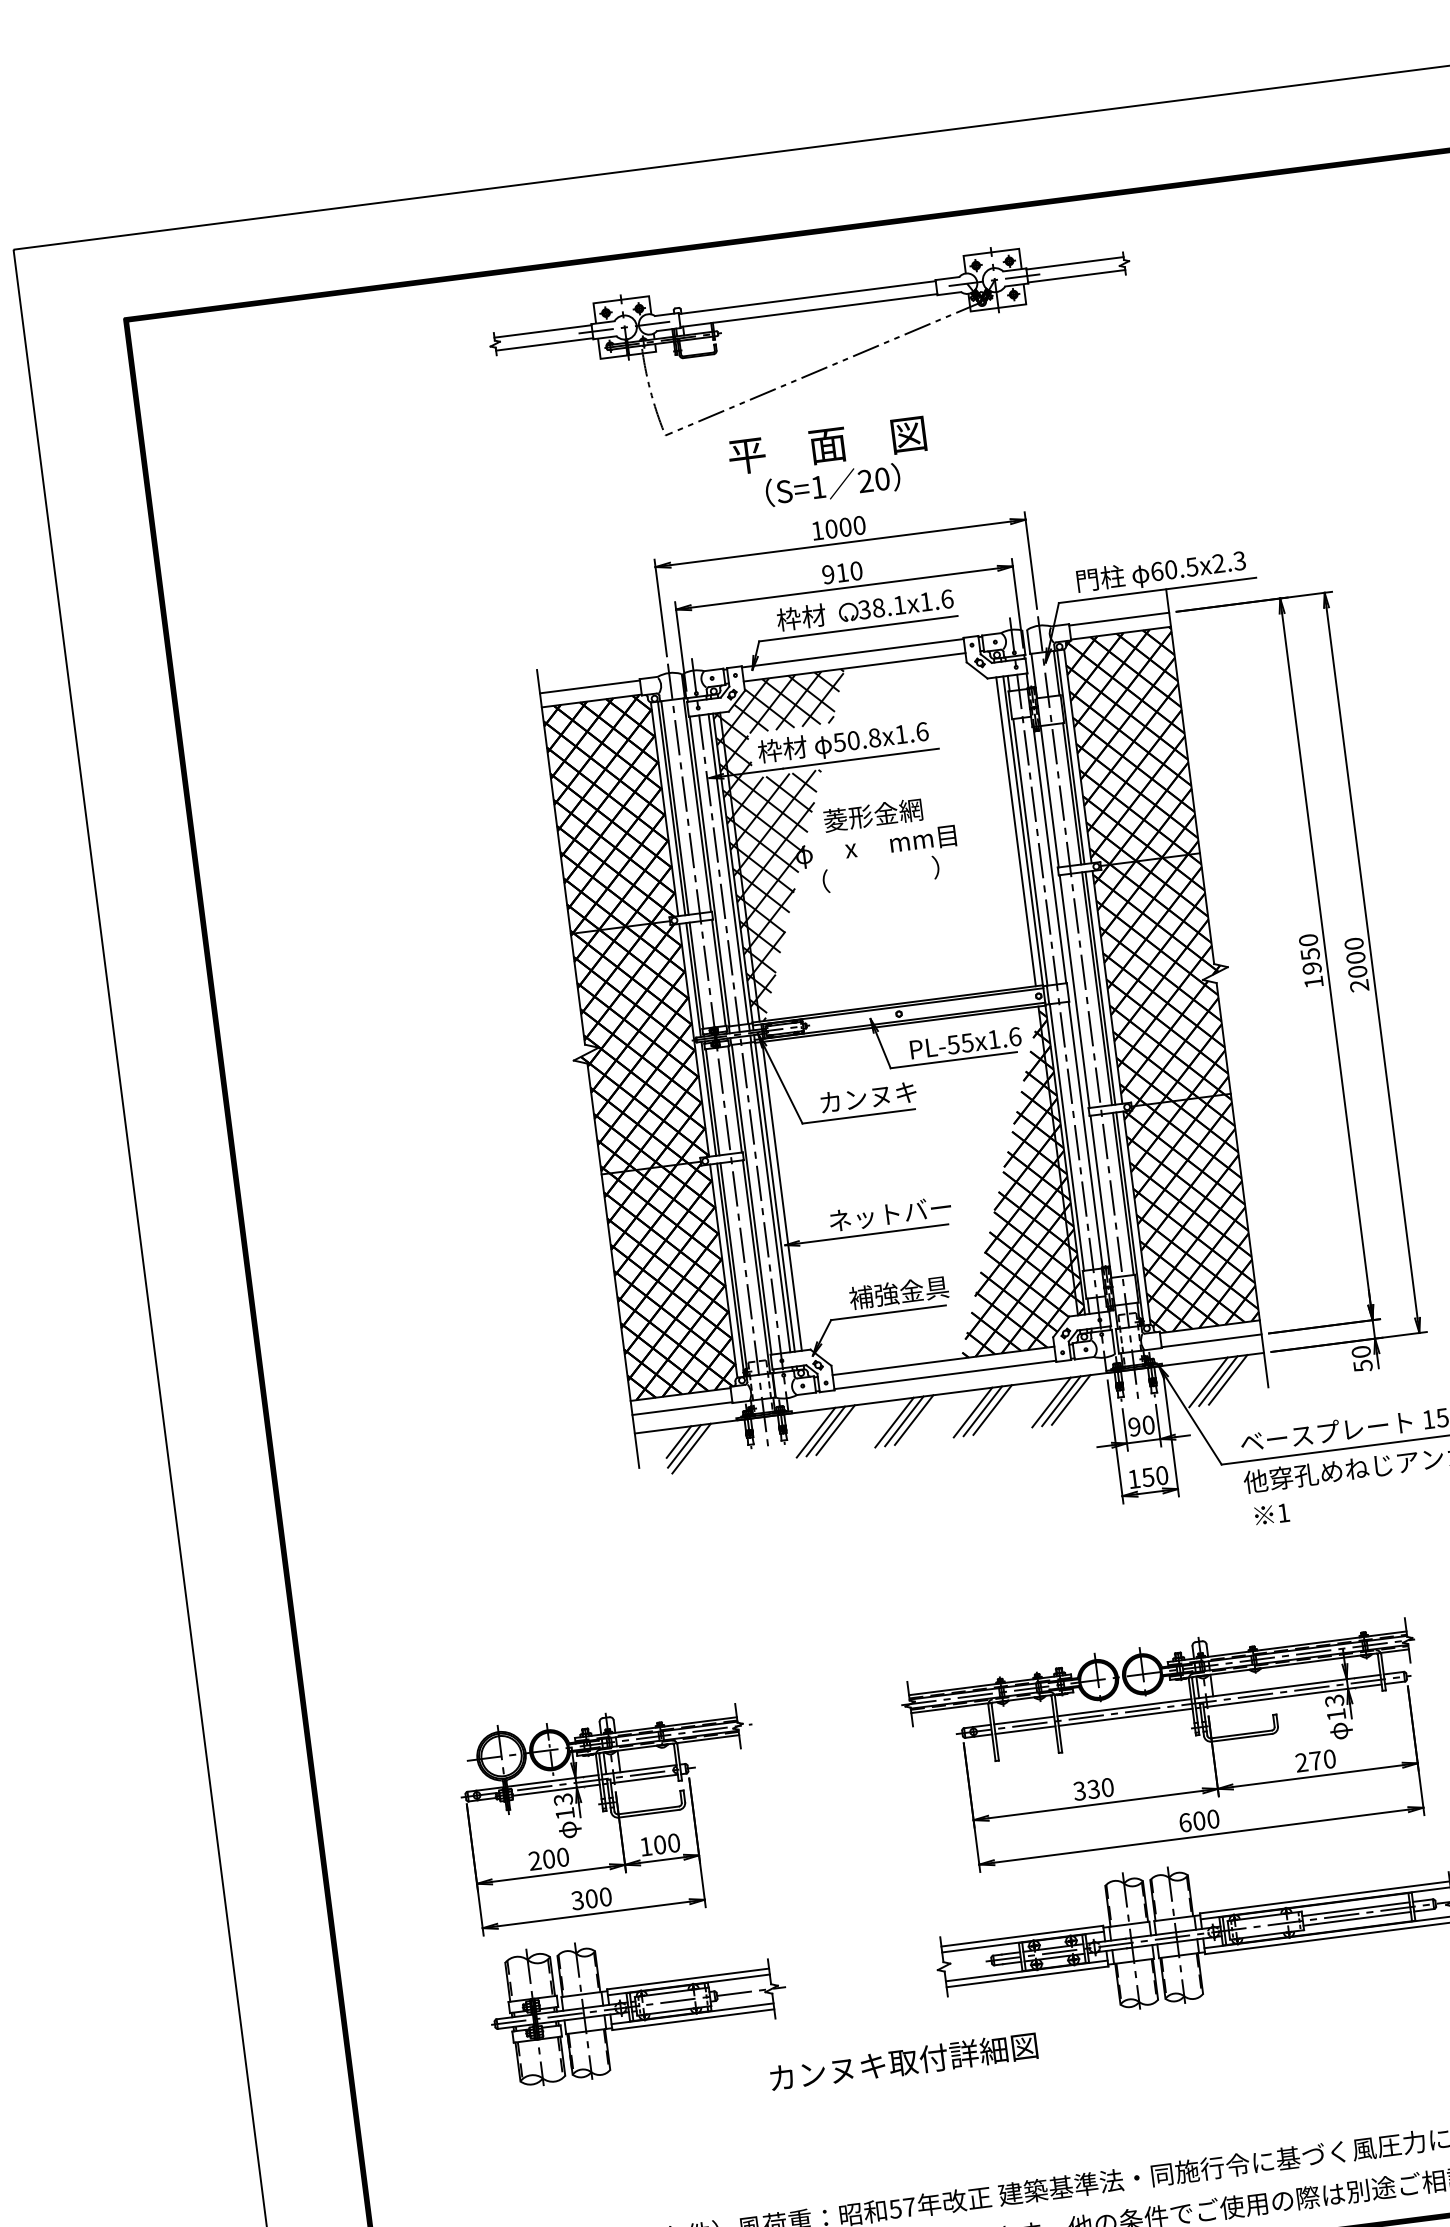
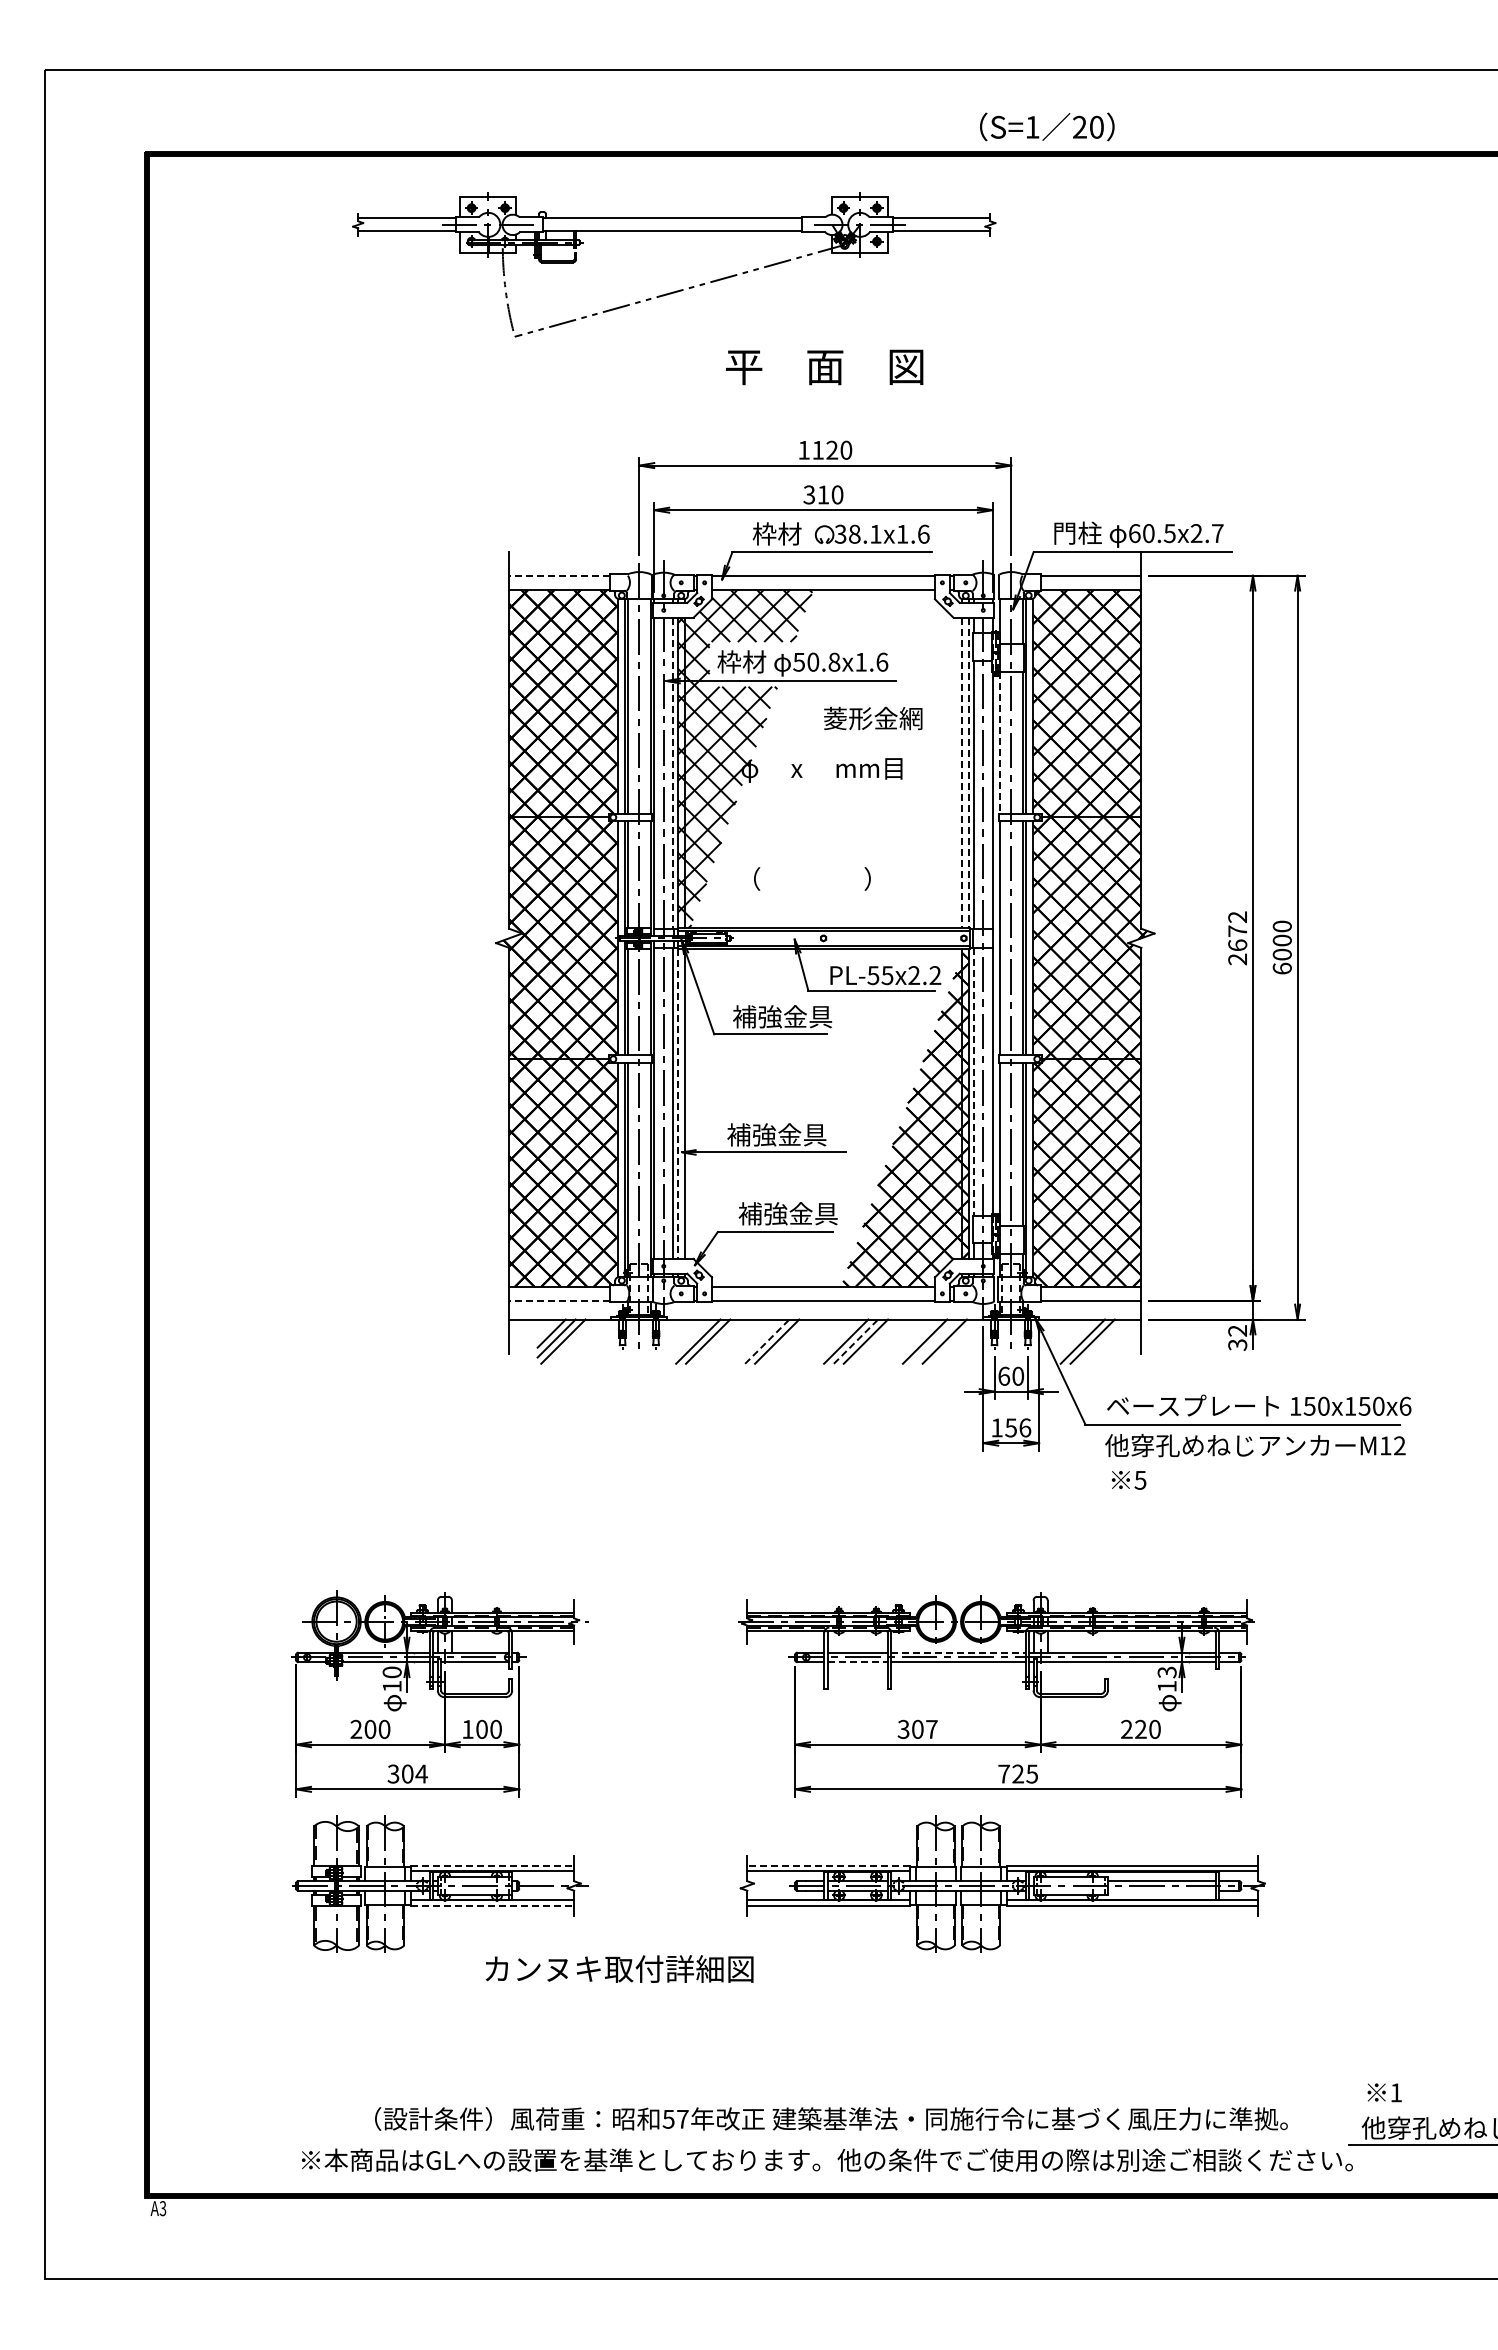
part: (824, 367) -> (680, 289), moved
text: (833, 484) -> (1047, 126), moved
text: (838, 527) -> (825, 449), 1000 -> 1120
text: (1239, 560) -> (1217, 533), 60.5x2.3 -> 60.5x2.7
text: (828, 574) -> (809, 494), 910 -> 310
line: (589, 686) -> (558, 575), solid -> dashed
line: (1049, 797) -> (999, 743), solid -> dashed
text: (873, 815) -> (873, 718), moved
line: (1023, 831) -> (969, 773), solid -> dashed
line: (1016, 832) -> (962, 773), solid -> dashed
line: (728, 869) -> (673, 773), solid -> dashed
text: (881, 873) -> (812, 878), moved
text: (1311, 961) -> (1237, 938), 1950 -> 2672
text: (1358, 985) -> (1281, 968), 2000 -> 6000
text: (1004, 1038) -> (924, 975), PL-55x1.6 -> PL-55x2.2
text: (868, 1097) -> (782, 1016), カンヌキ -> 補強金具
line: (1066, 1137) -> (973, 1081), solid -> dashed
line: (774, 1198) -> (677, 1104), solid -> dashed
text: (889, 1213) -> (788, 1134), ネットバー -> 補強金具
text: (1361, 1358) -> (1237, 1337), 50 -> 32
line: (1228, 1379) -> (1102, 1341), removed
line: (1060, 1401) -> (934, 1341), removed
line: (681, 1408) -> (558, 1300), solid -> dashed
line: (983, 1411) -> (856, 1341), solid -> dashed
line: (913, 1420) -> (786, 1341), removed
line: (894, 1422) -> (767, 1341), solid -> dashed
text: (1134, 1426) -> (1004, 1375), 90 -> 60
line: (816, 1432) -> (688, 1341), removed
text: (1162, 1475) -> (1025, 1427), 150 -> 156
text: (1283, 1513) -> (1140, 1480), 1 -> 5
line: (1125, 1707) -> (959, 1652), solid -> dashed
line: (1026, 1730) -> (858, 1662), solid -> dashed
text: (1315, 1760) -> (1140, 1728), 270 -> 220
text: (1100, 1787) -> (924, 1728), 330 -> 307
text: (562, 1799) -> (391, 1672), 13 -> 10
text: (1199, 1820) -> (1018, 1773), 600 -> 725
text: (605, 1896) -> (421, 1773), 300 -> 304
line: (1356, 1918) -> (1161, 1890), removed
line: (1022, 1936) -> (828, 1865), solid -> dashed
line: (688, 1978) -> (493, 1865), solid -> dashed
line: (694, 2019) -> (493, 1906), solid -> dashed
text: (903, 2061) -> (619, 1968), moved

